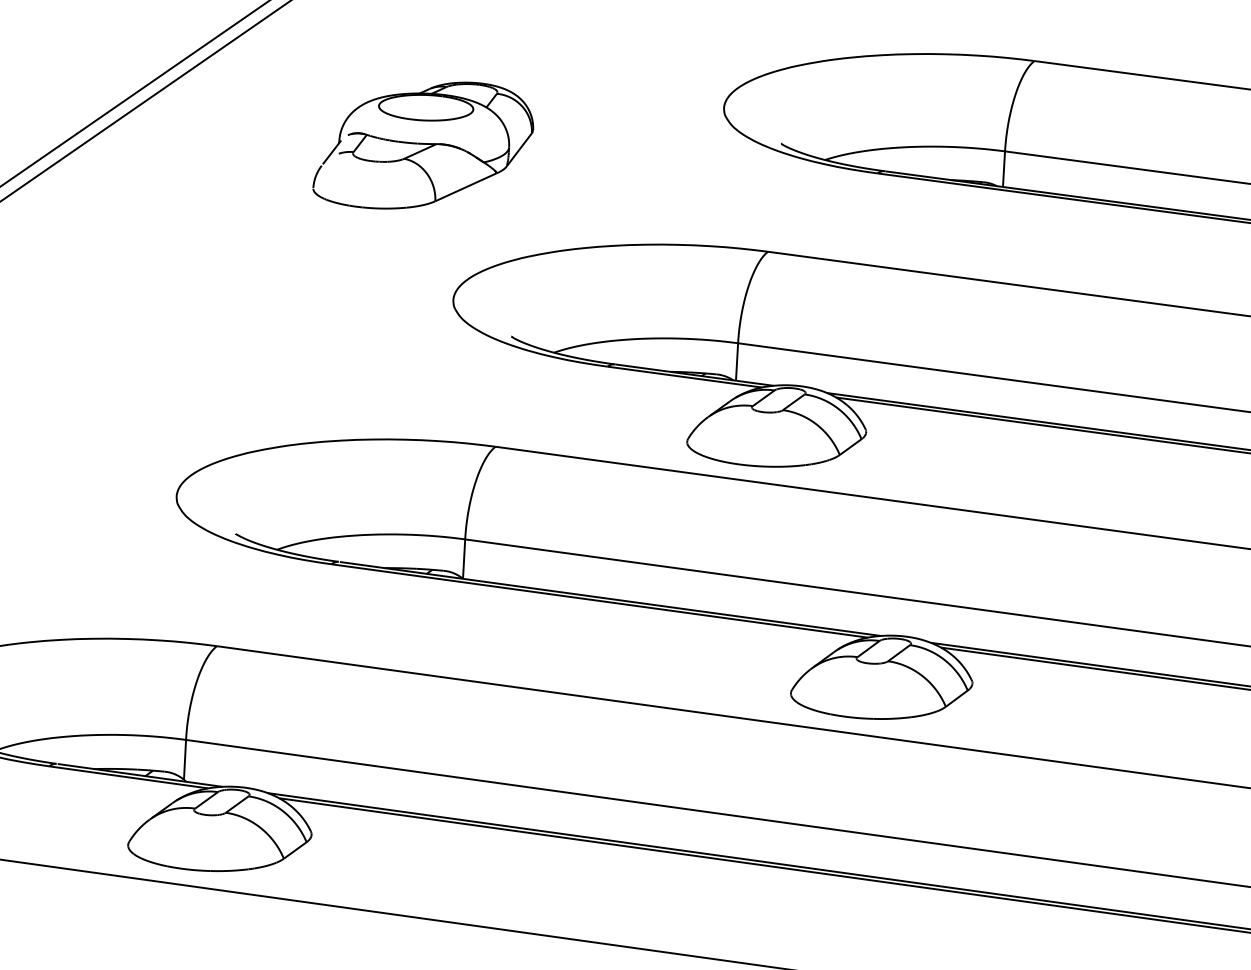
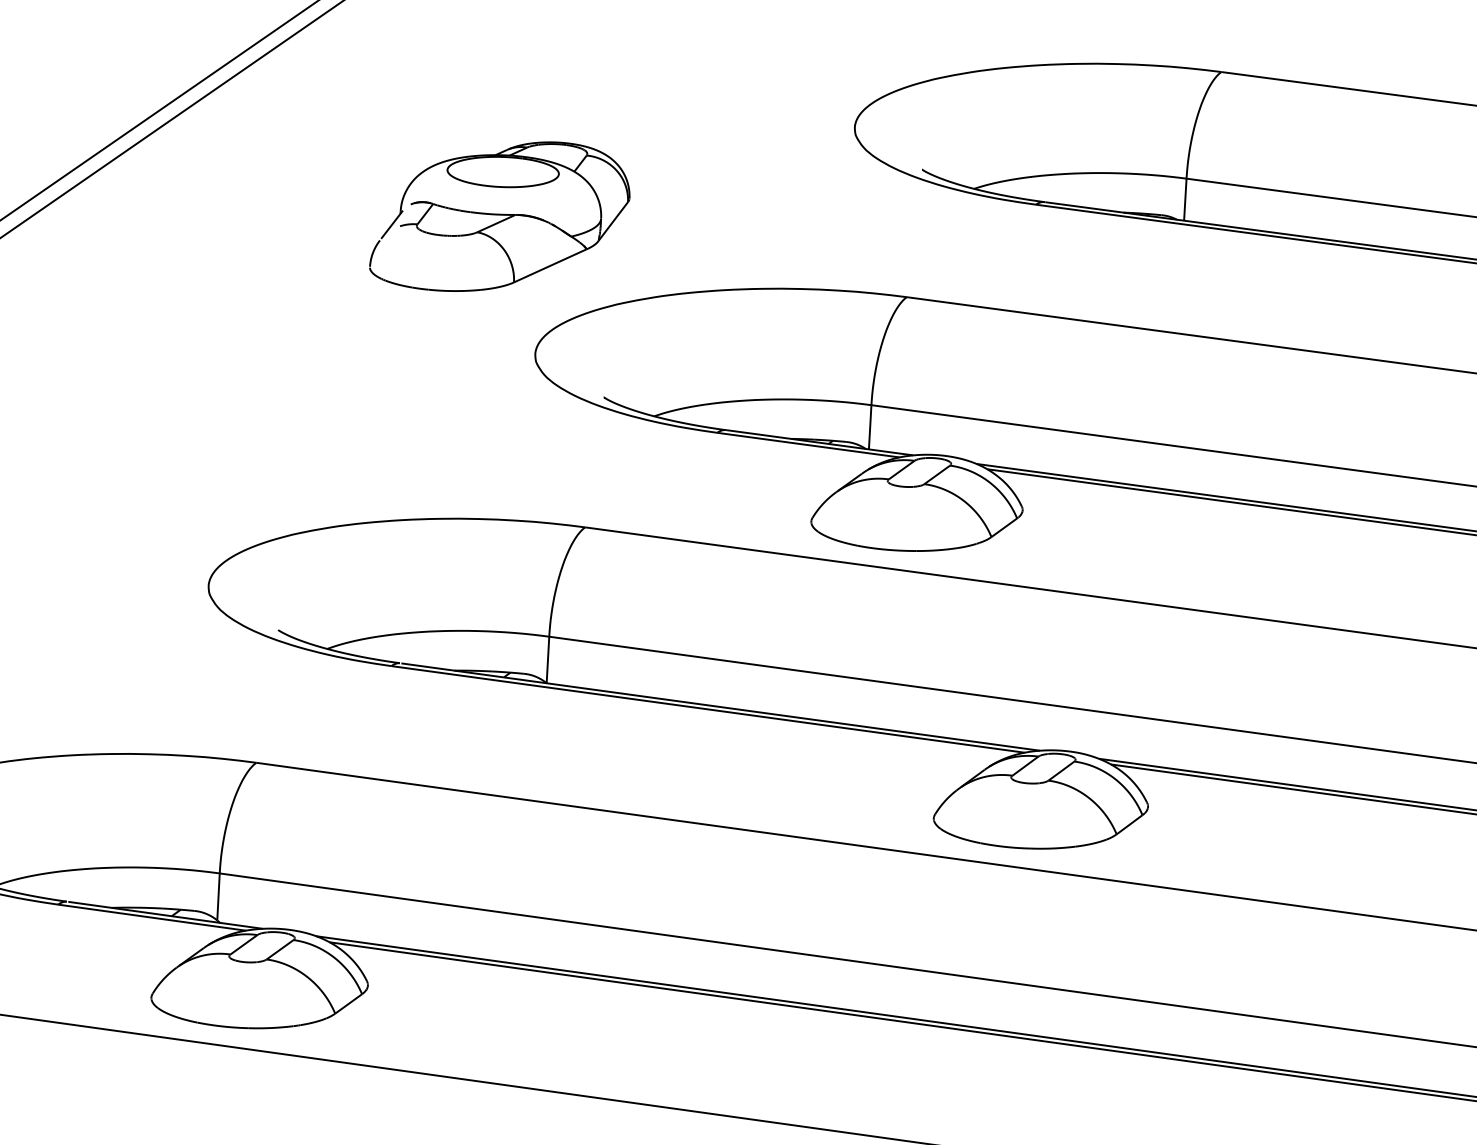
part: (423, 145) -> (500, 216), moved

